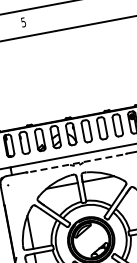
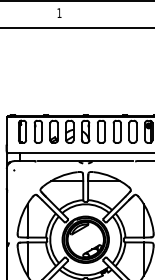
text: (23, 22) -> (59, 13), 5 -> 1
line: (76, 163) -> (85, 161), dashed -> solid

